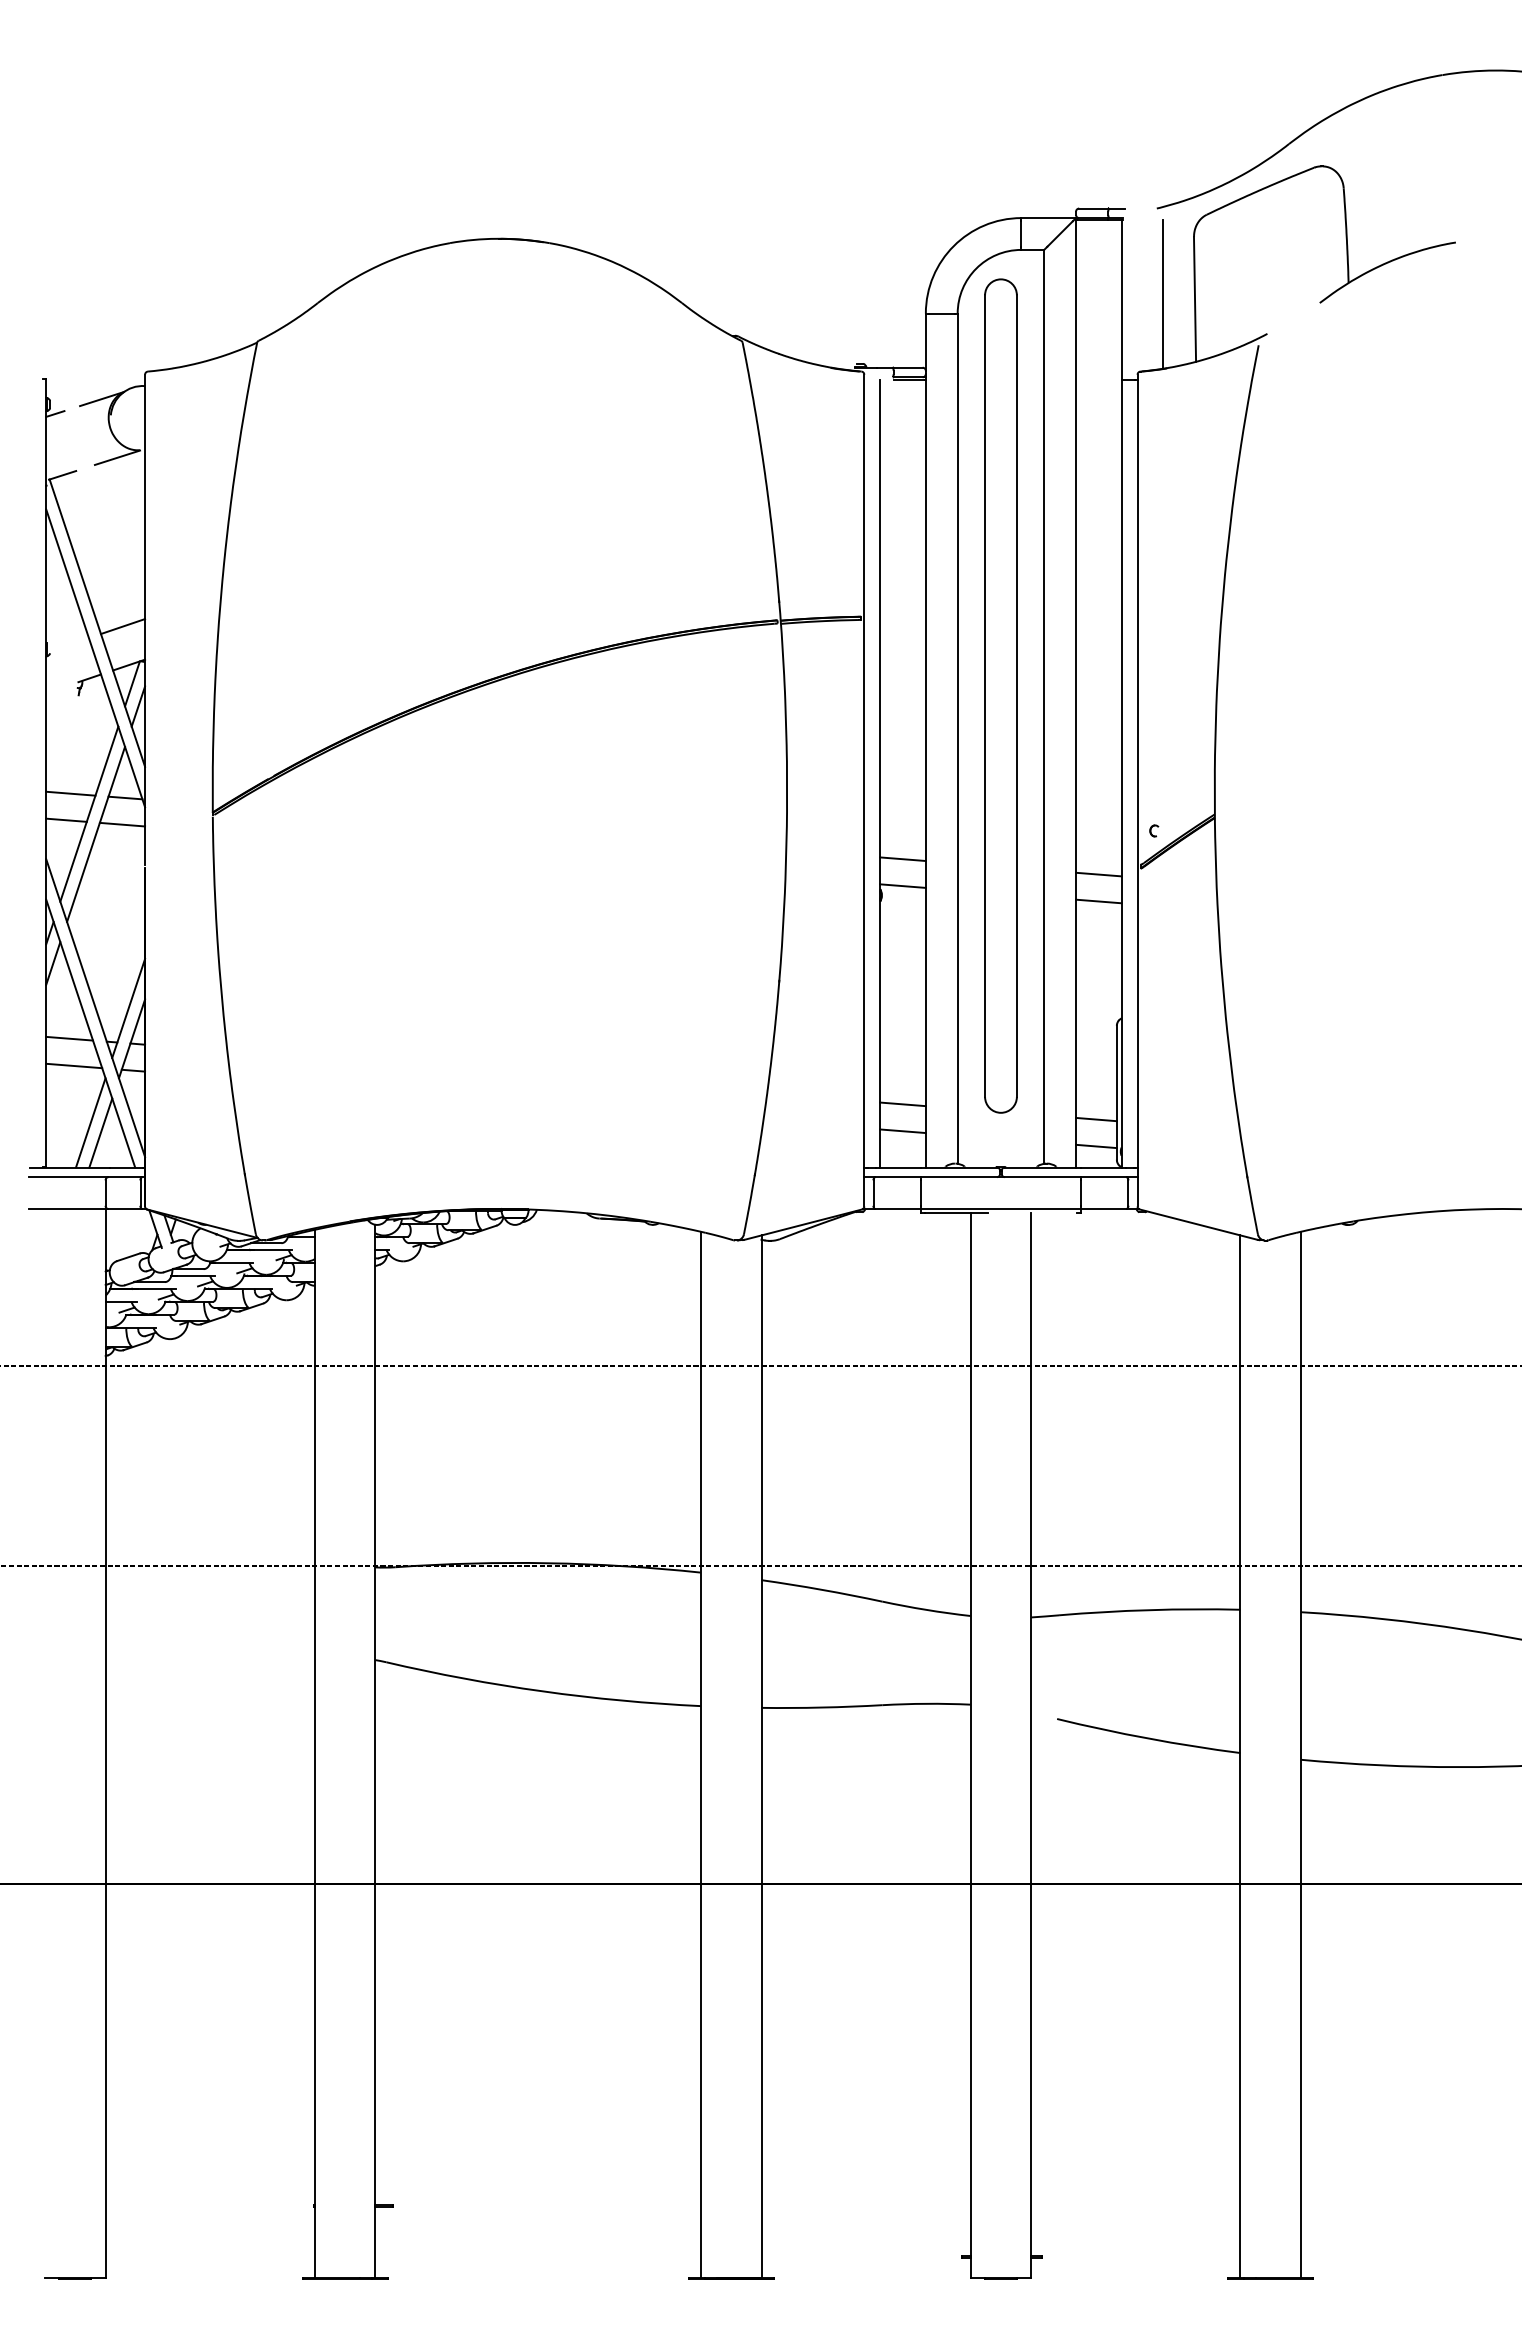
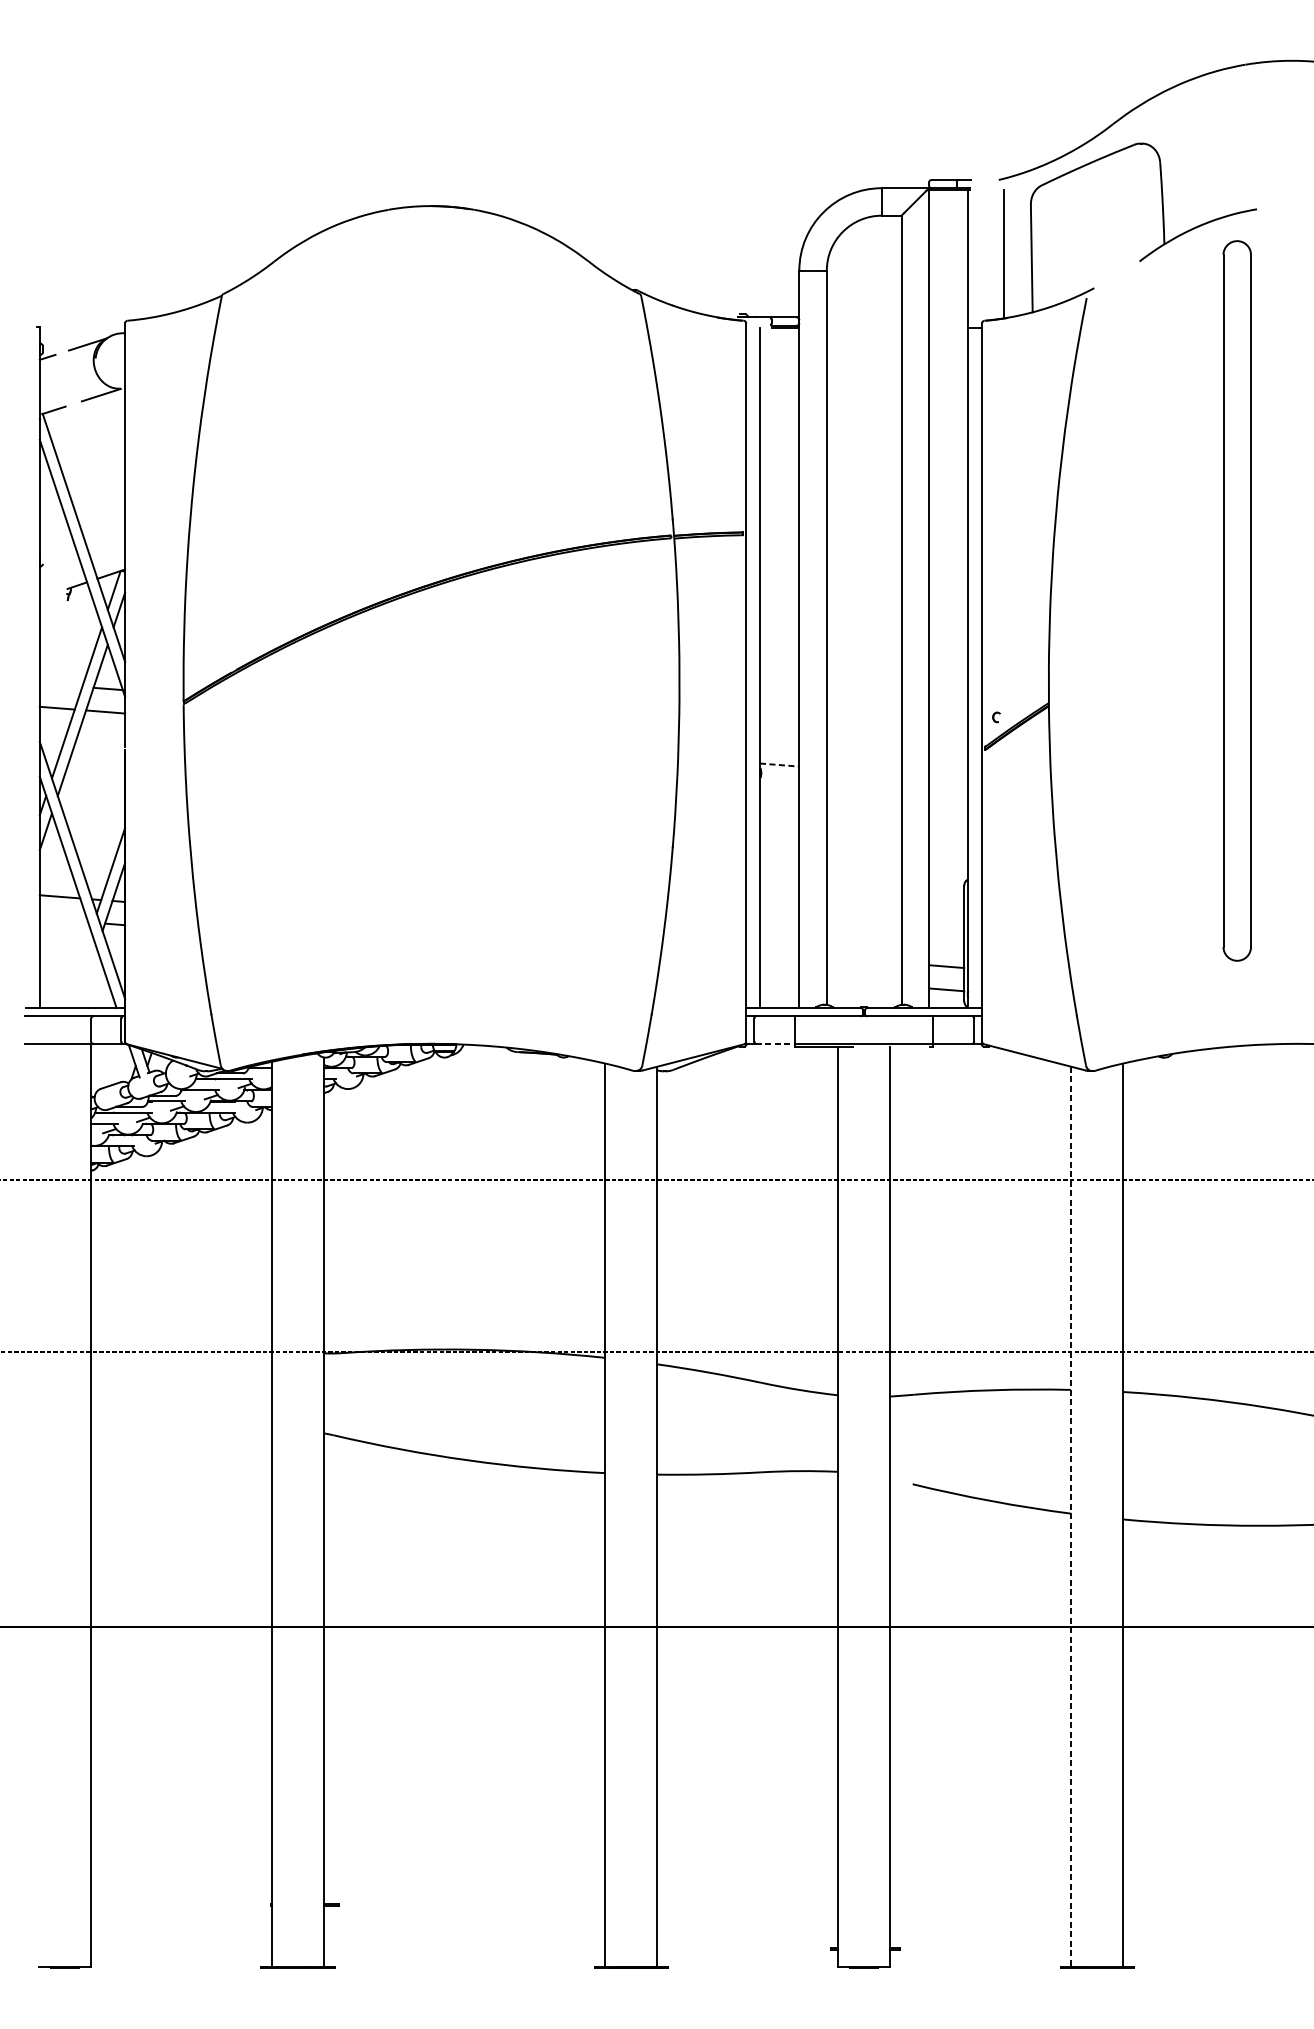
line: (122, 626) -> (105, 540), removed
part: (1000, 695) -> (1236, 600), moved
line: (70, 793) -> (60, 685), removed
line: (902, 859) -> (779, 742), removed
line: (1098, 874) -> (948, 755), removed
line: (903, 886) -> (780, 765), solid -> dashed
line: (1098, 901) -> (948, 778), removed
line: (74, 1065) -> (64, 919), removed
line: (902, 1104) -> (779, 953), removed
line: (90, 1122) -> (78, 969), removed
line: (902, 1131) -> (779, 976), removed
line: (100, 1132) -> (86, 977), removed
line: (898, 1208) -> (775, 1043), solid -> dashed
line: (1240, 1757) -> (1071, 1517), solid -> dashed

